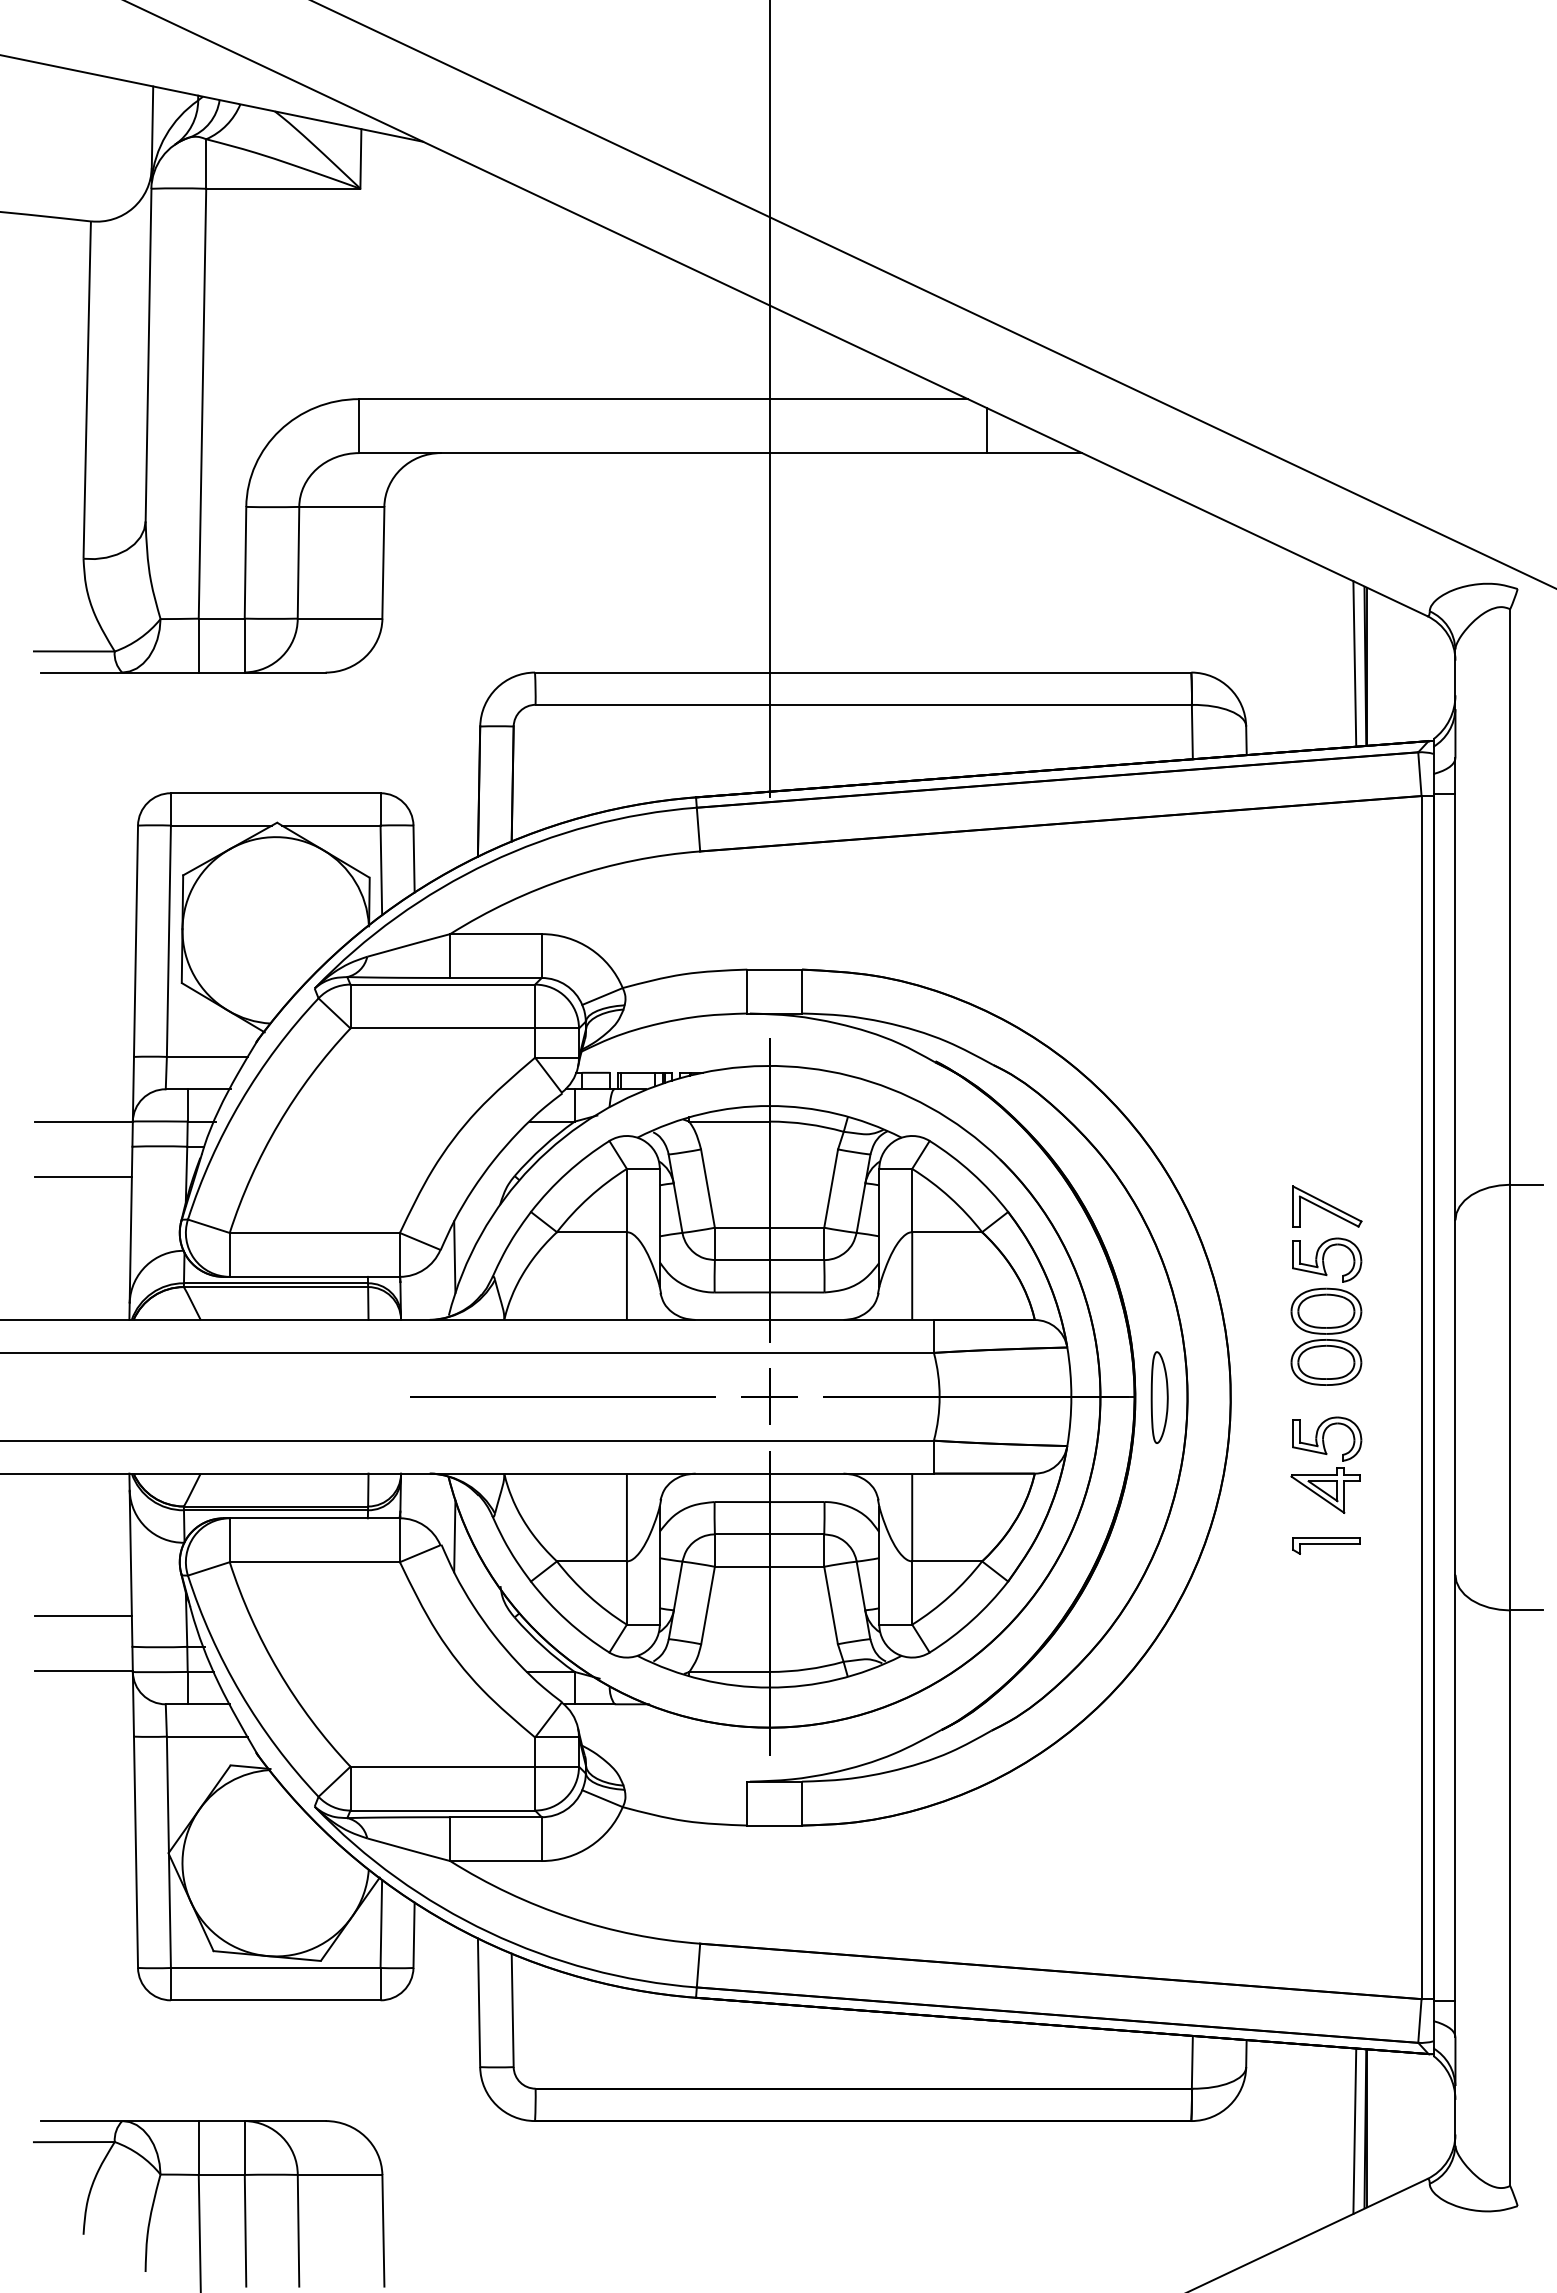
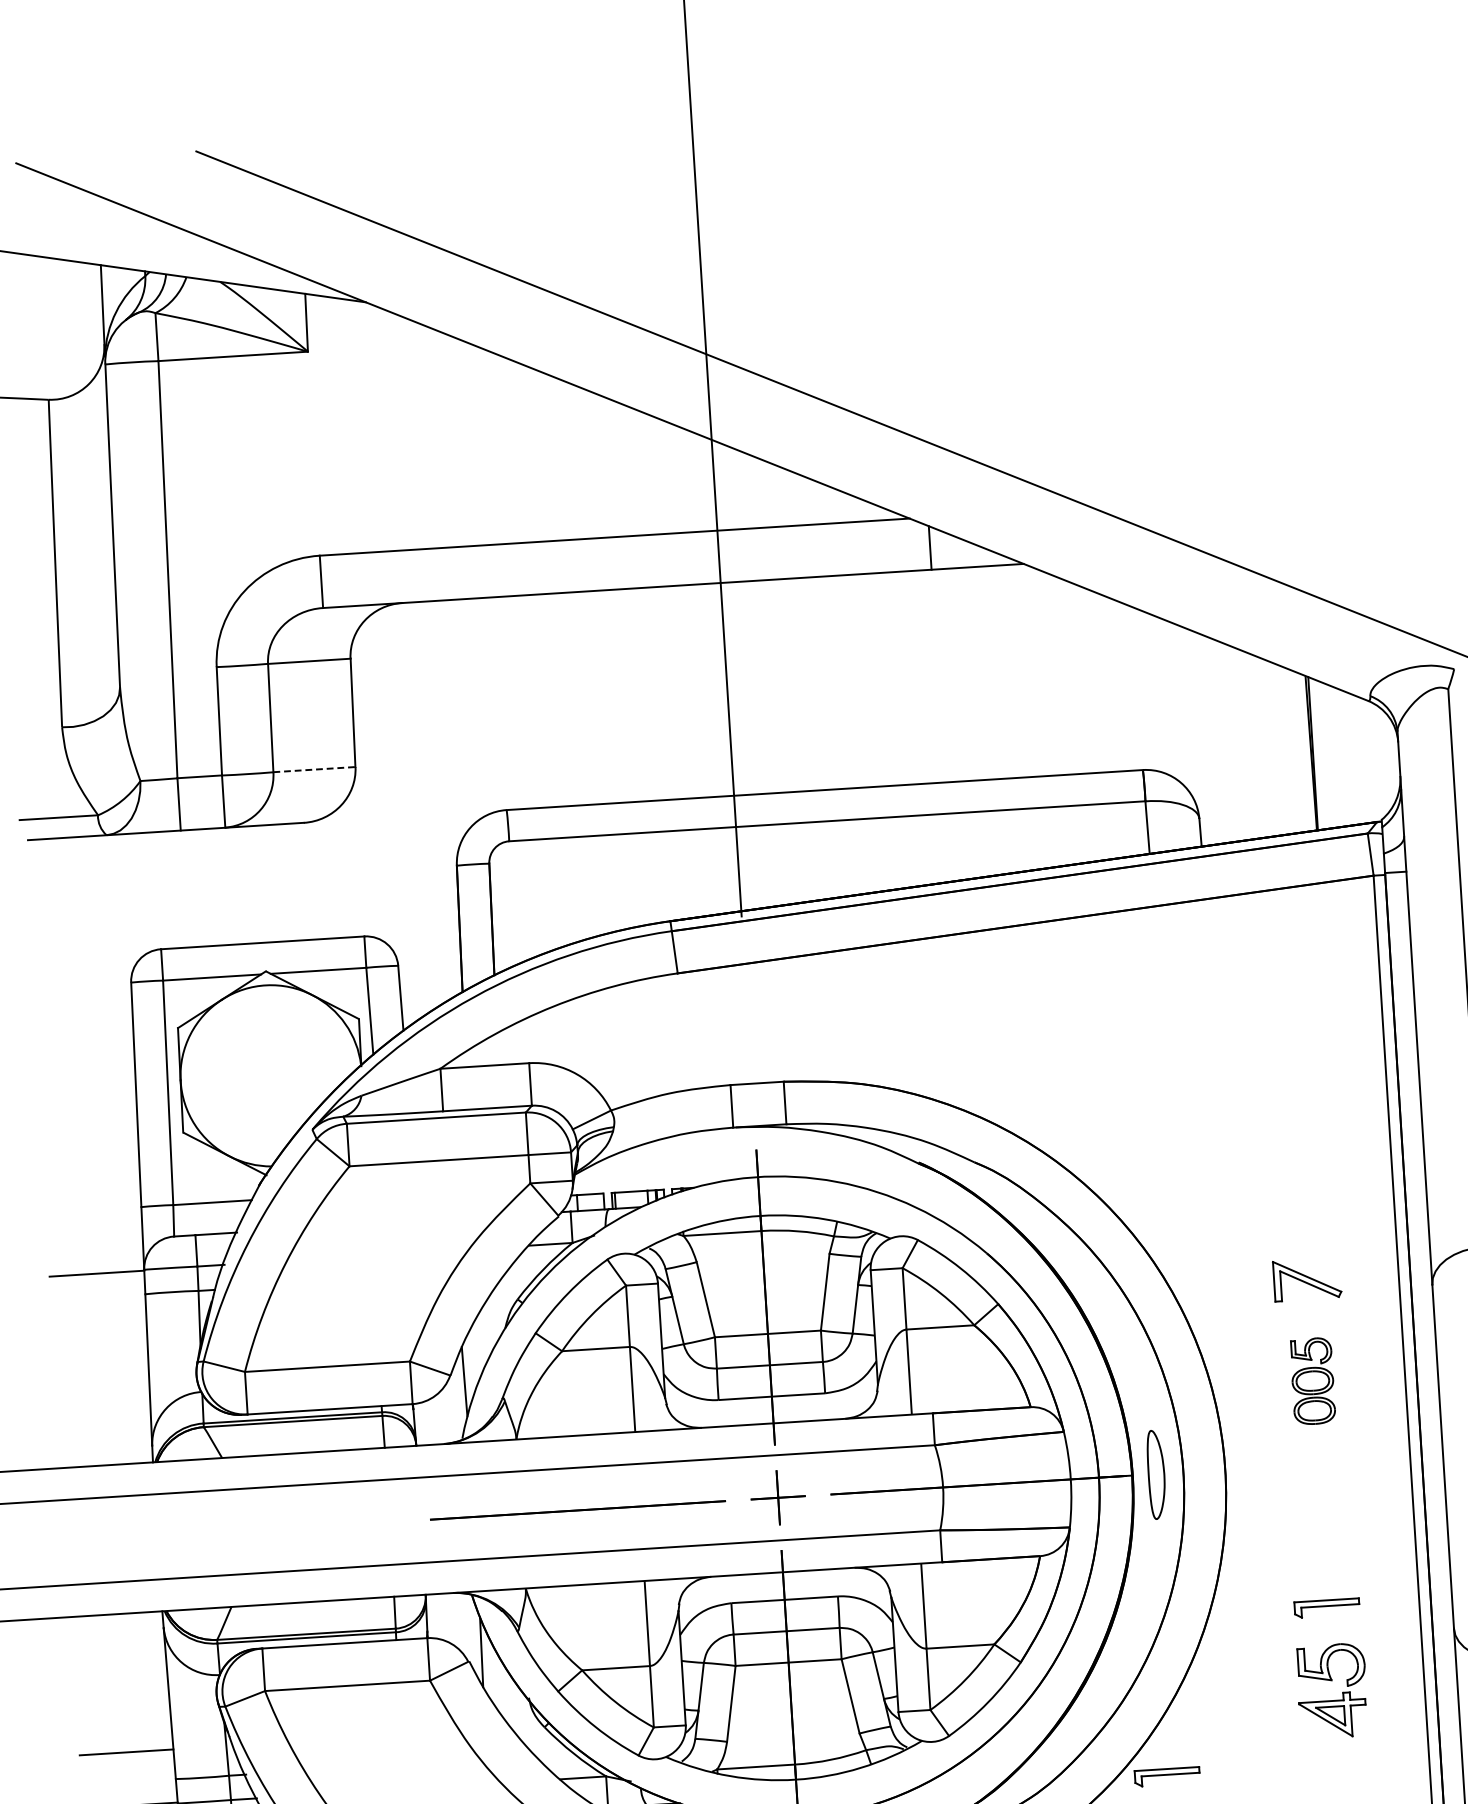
line: (340, 618) -> (314, 769), solid -> dashed
line: (1354, 663) -> (1300, 751), removed
line: (83, 1177) -> (99, 1327), removed
part: (1326, 1311) -> (1312, 1381), size x0.6
part: (1326, 1454) -> (1331, 1680), moved
part: (1151, 1708) -> (1167, 1776), added

